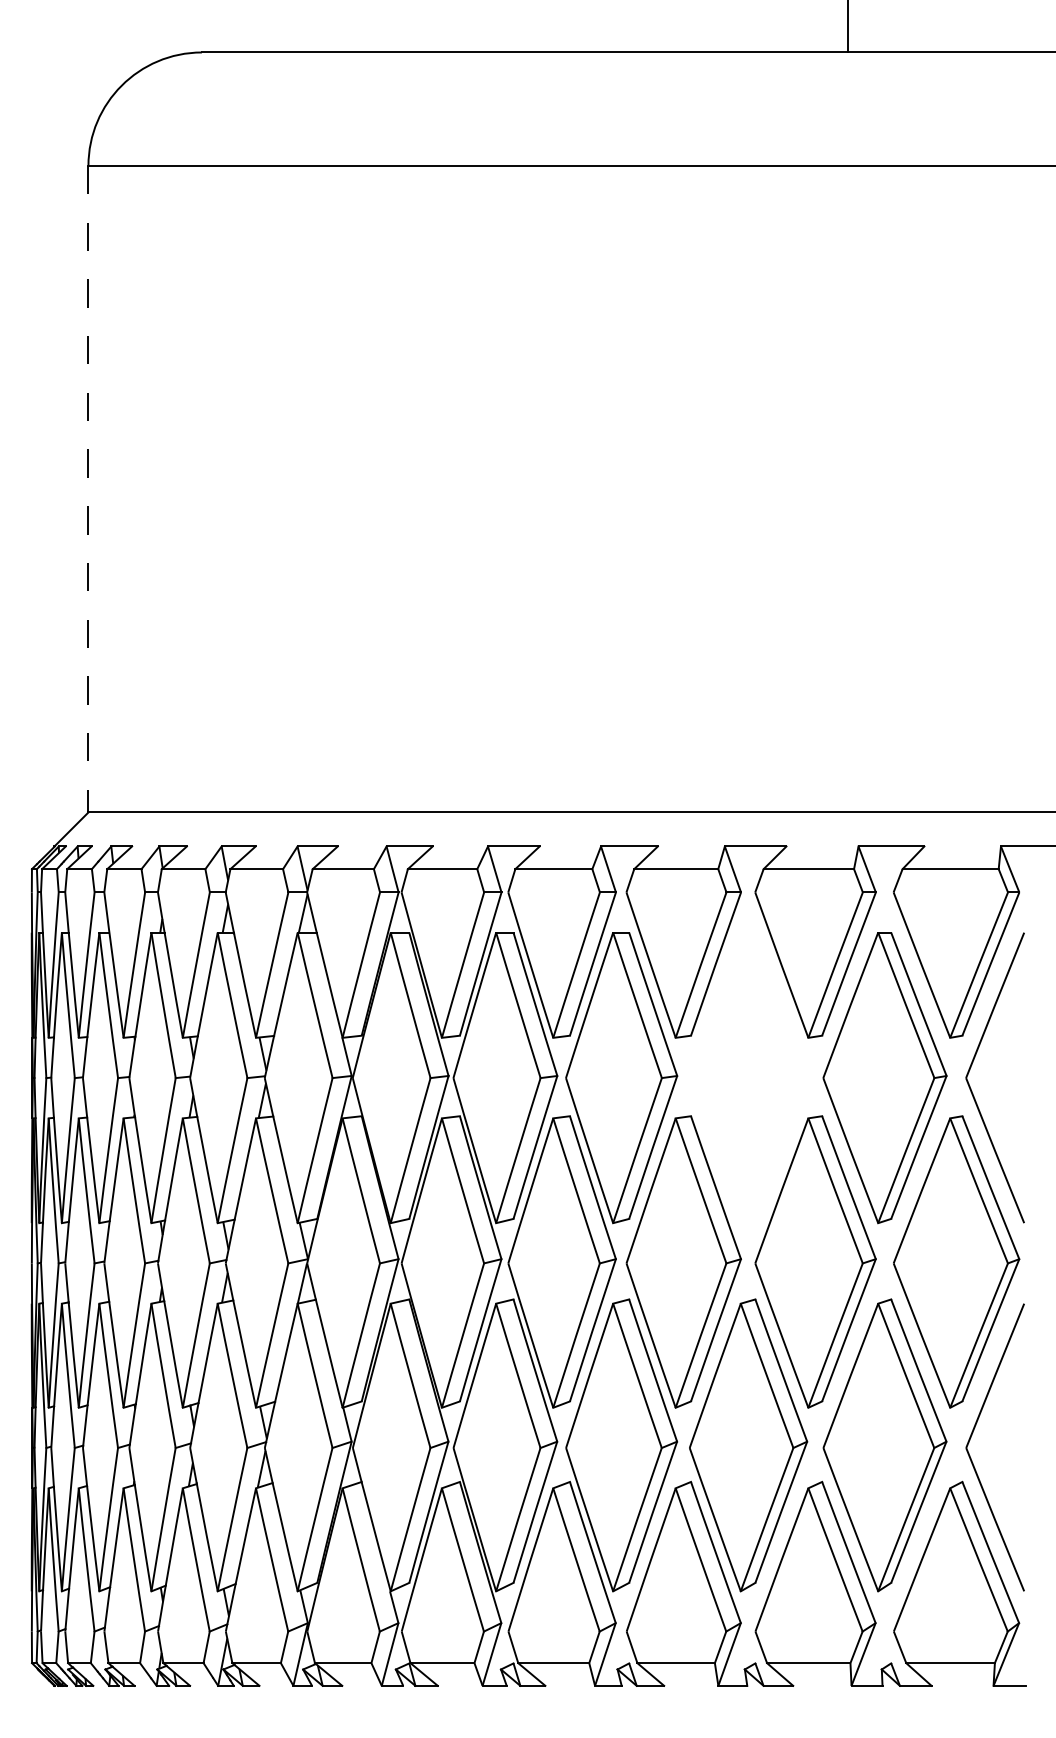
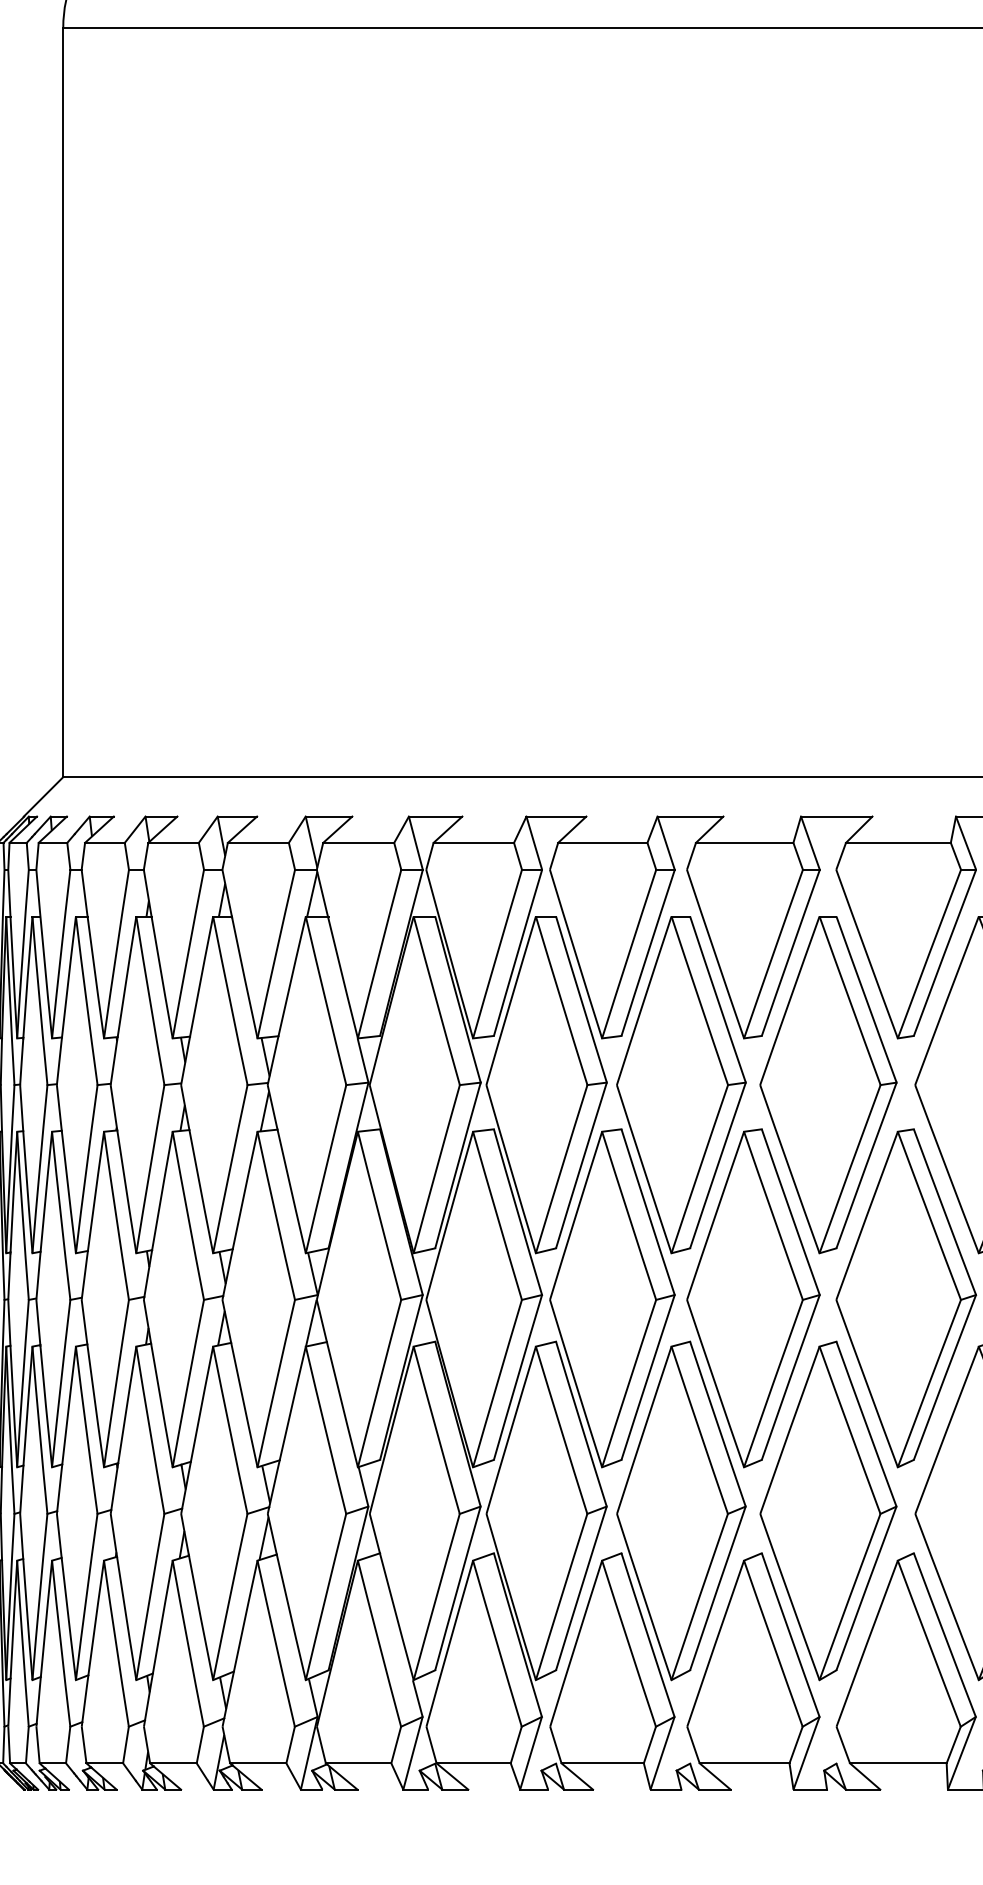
line: (88, 489) -> (63, 402), dashed -> solid
part: (748, 1078) -> (828, 1085), added

